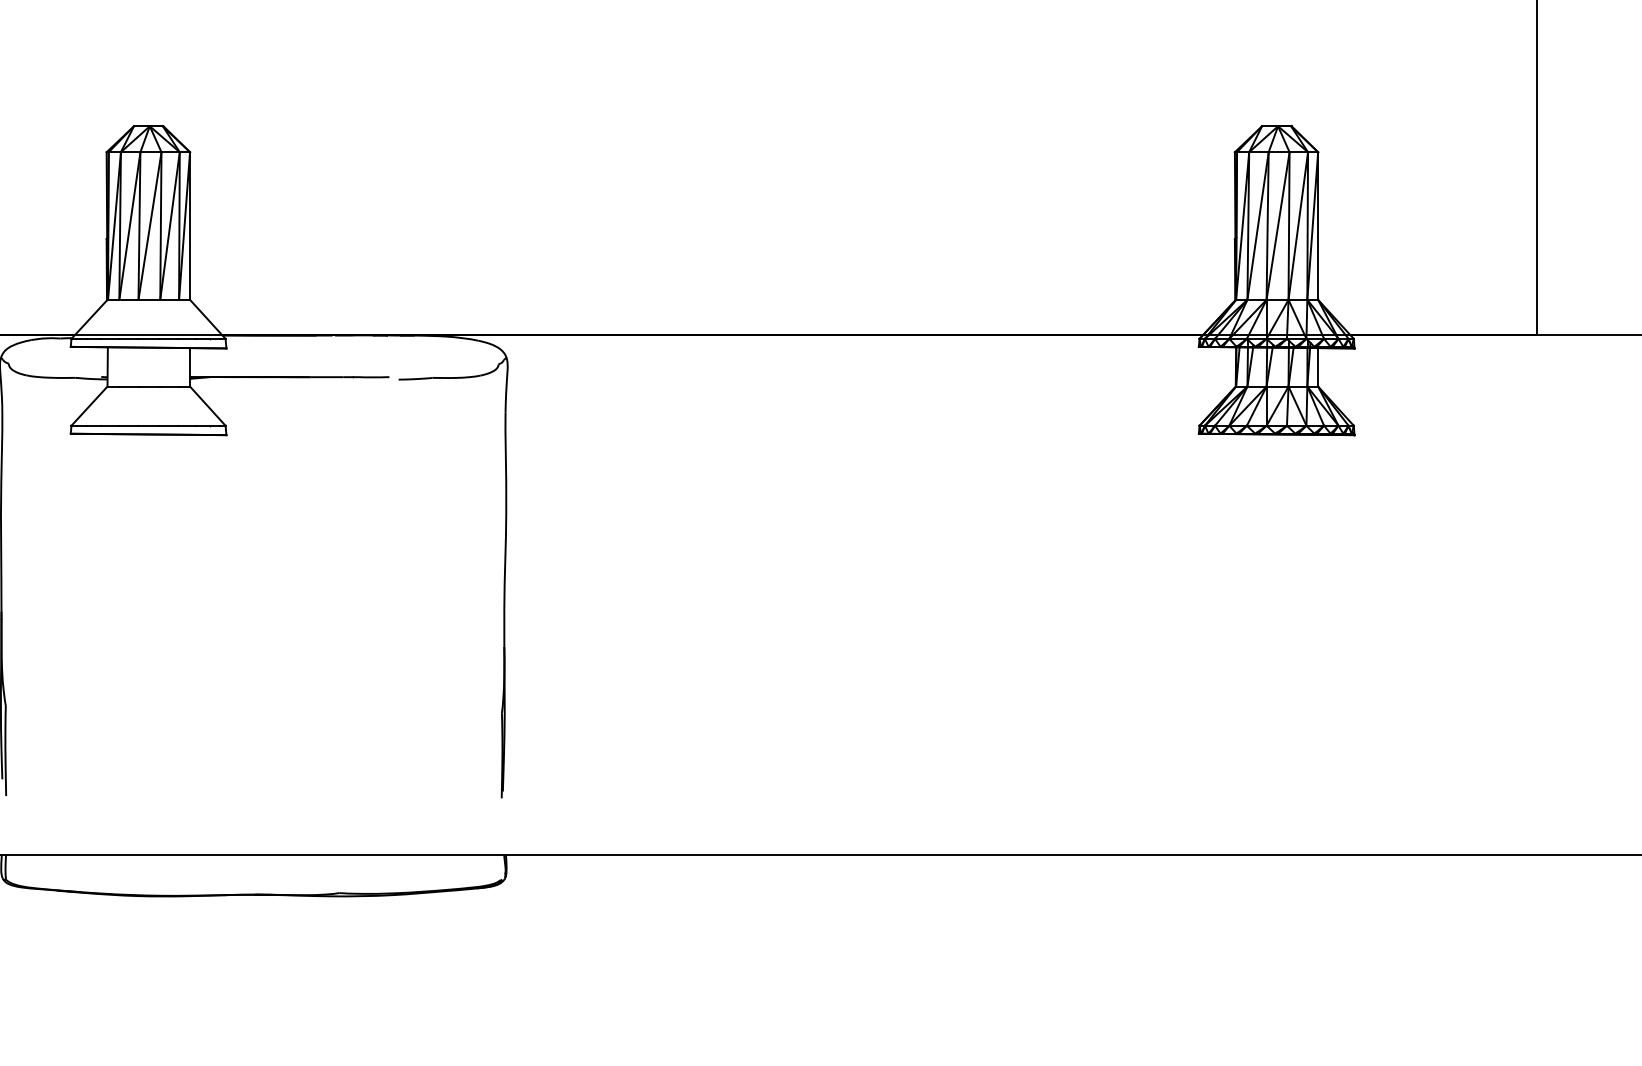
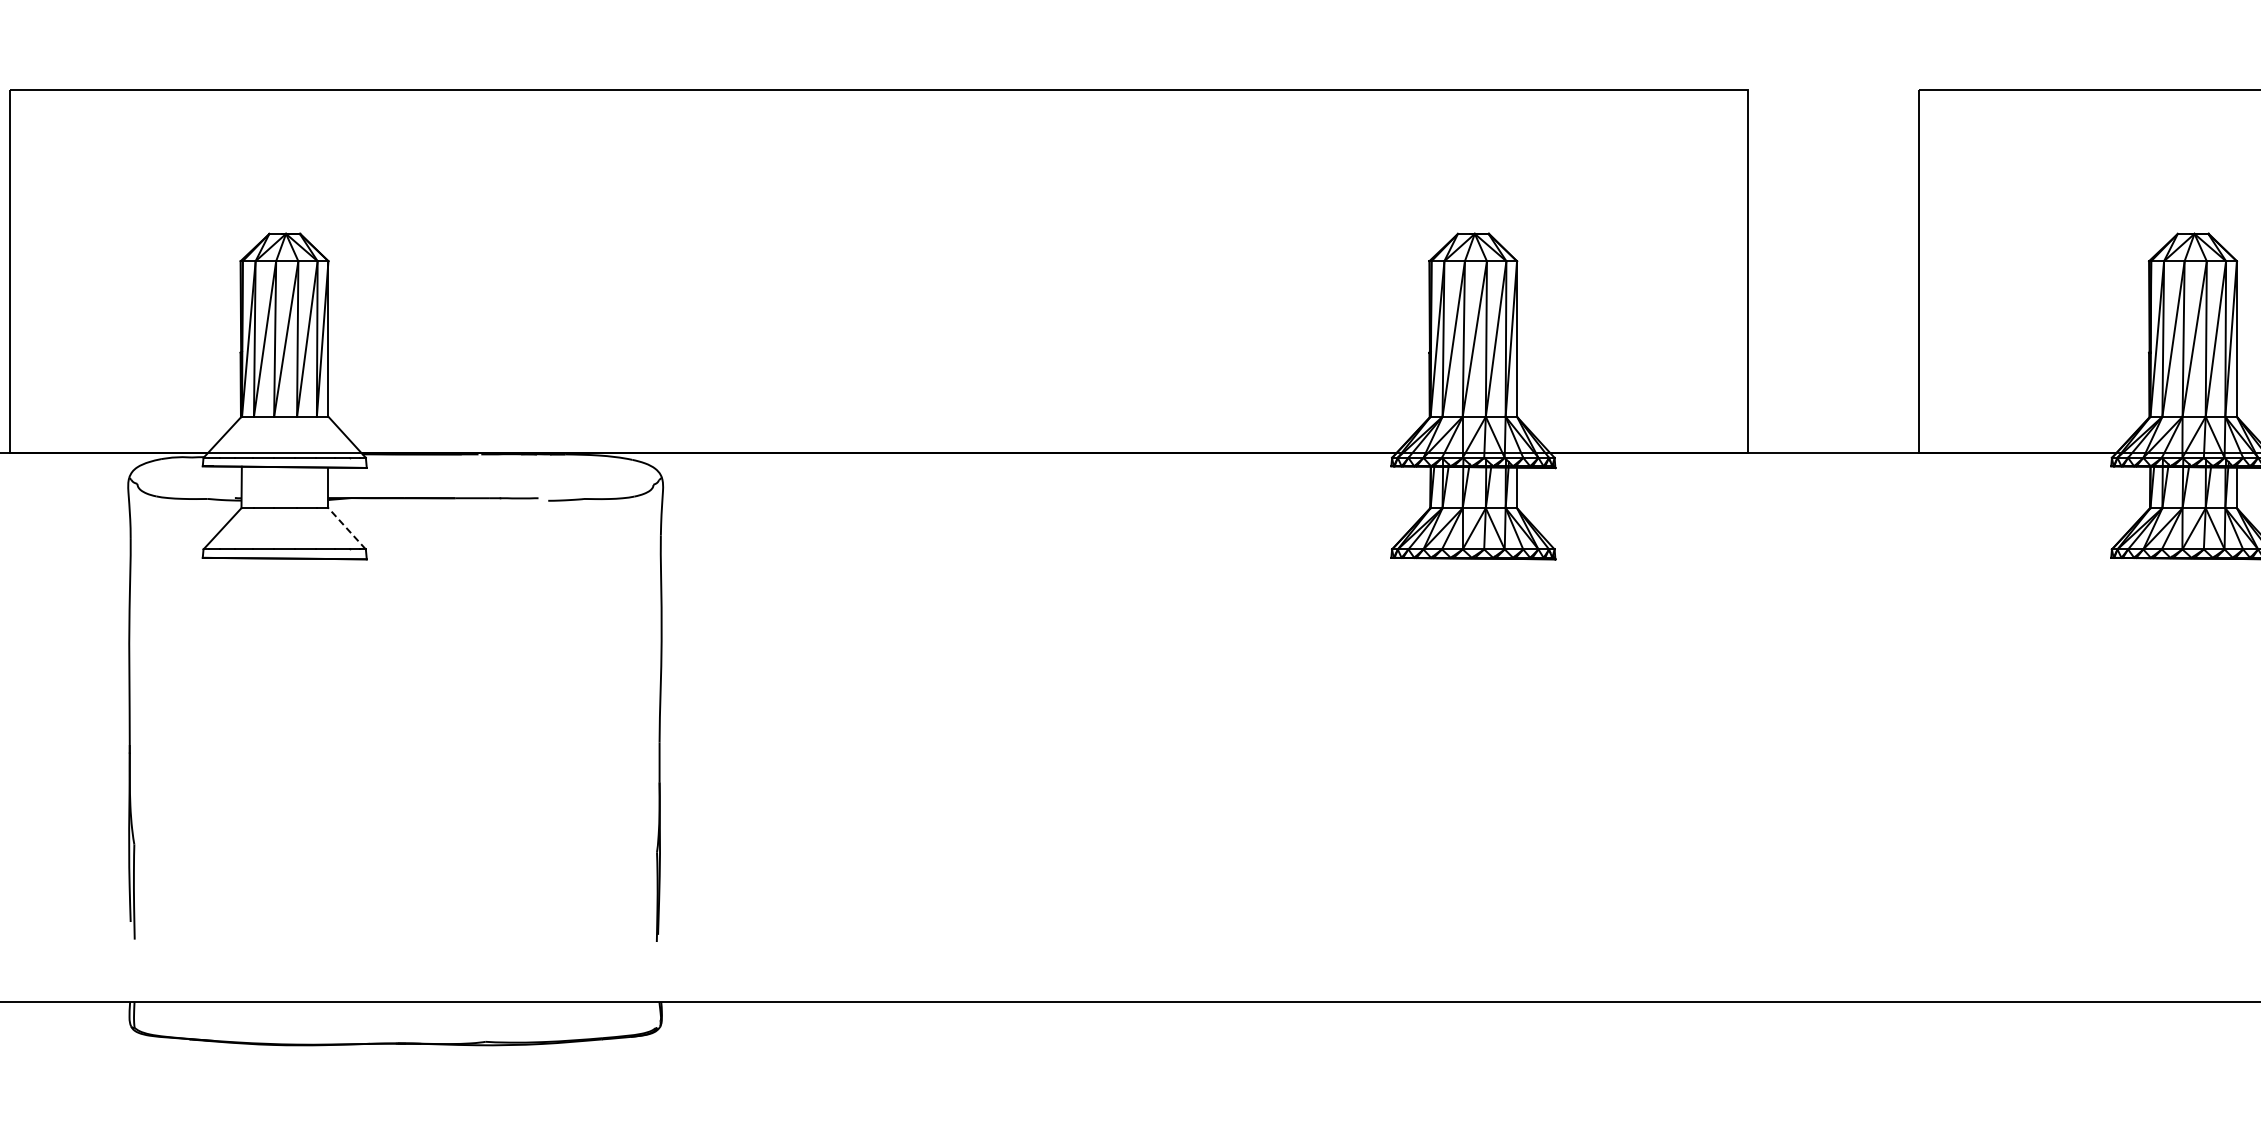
line: (208, 405) -> (347, 528), solid -> dashed

